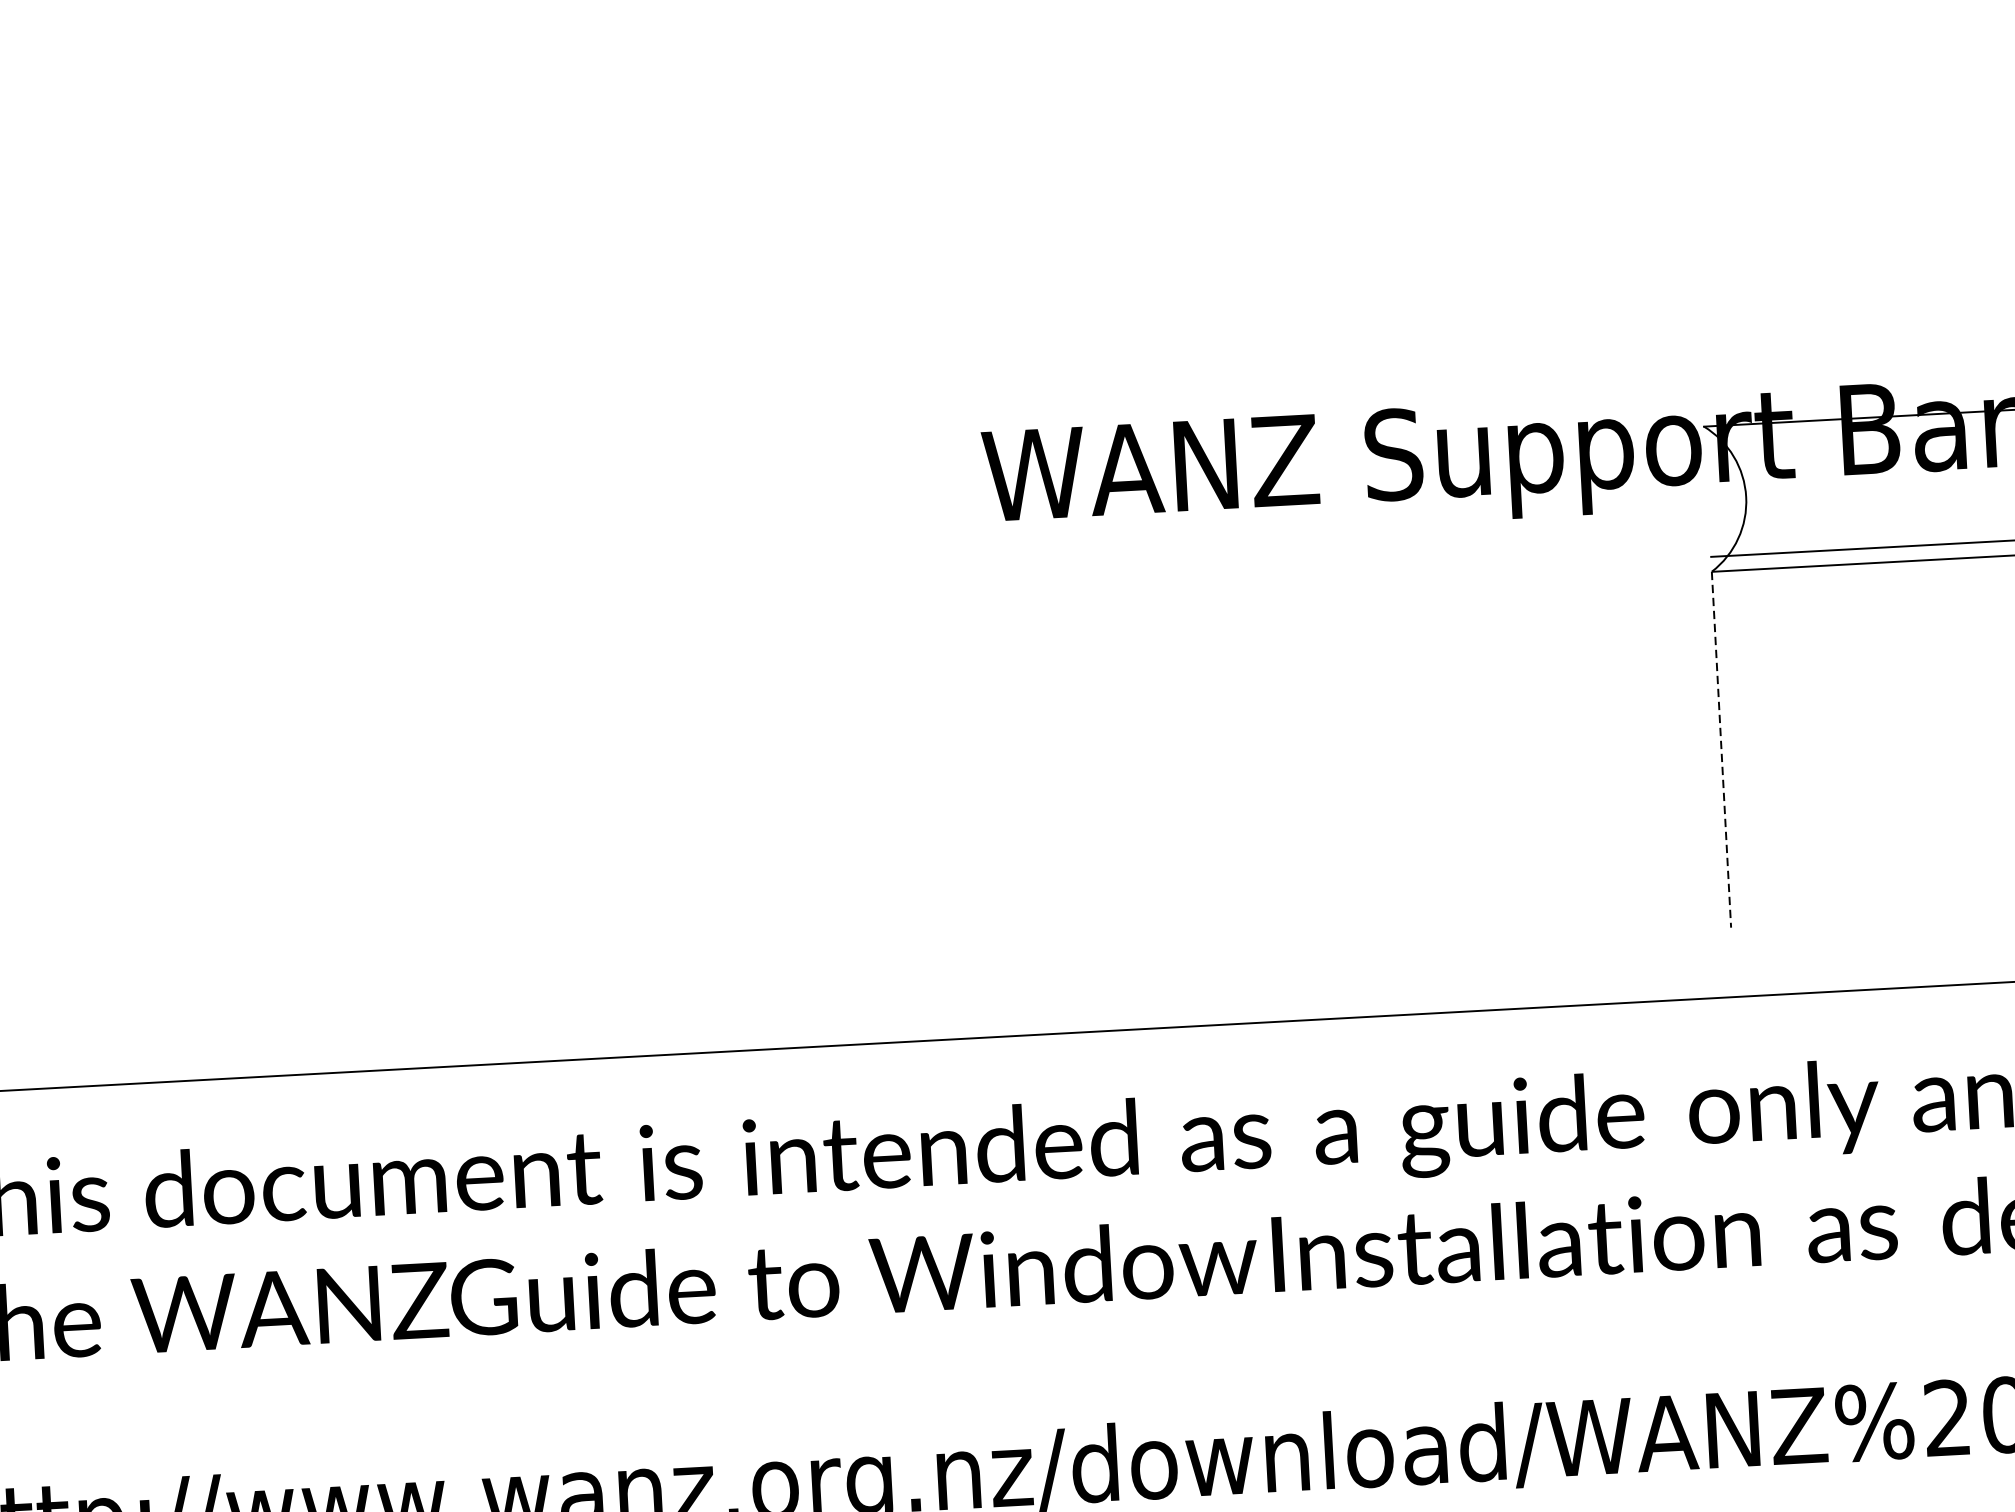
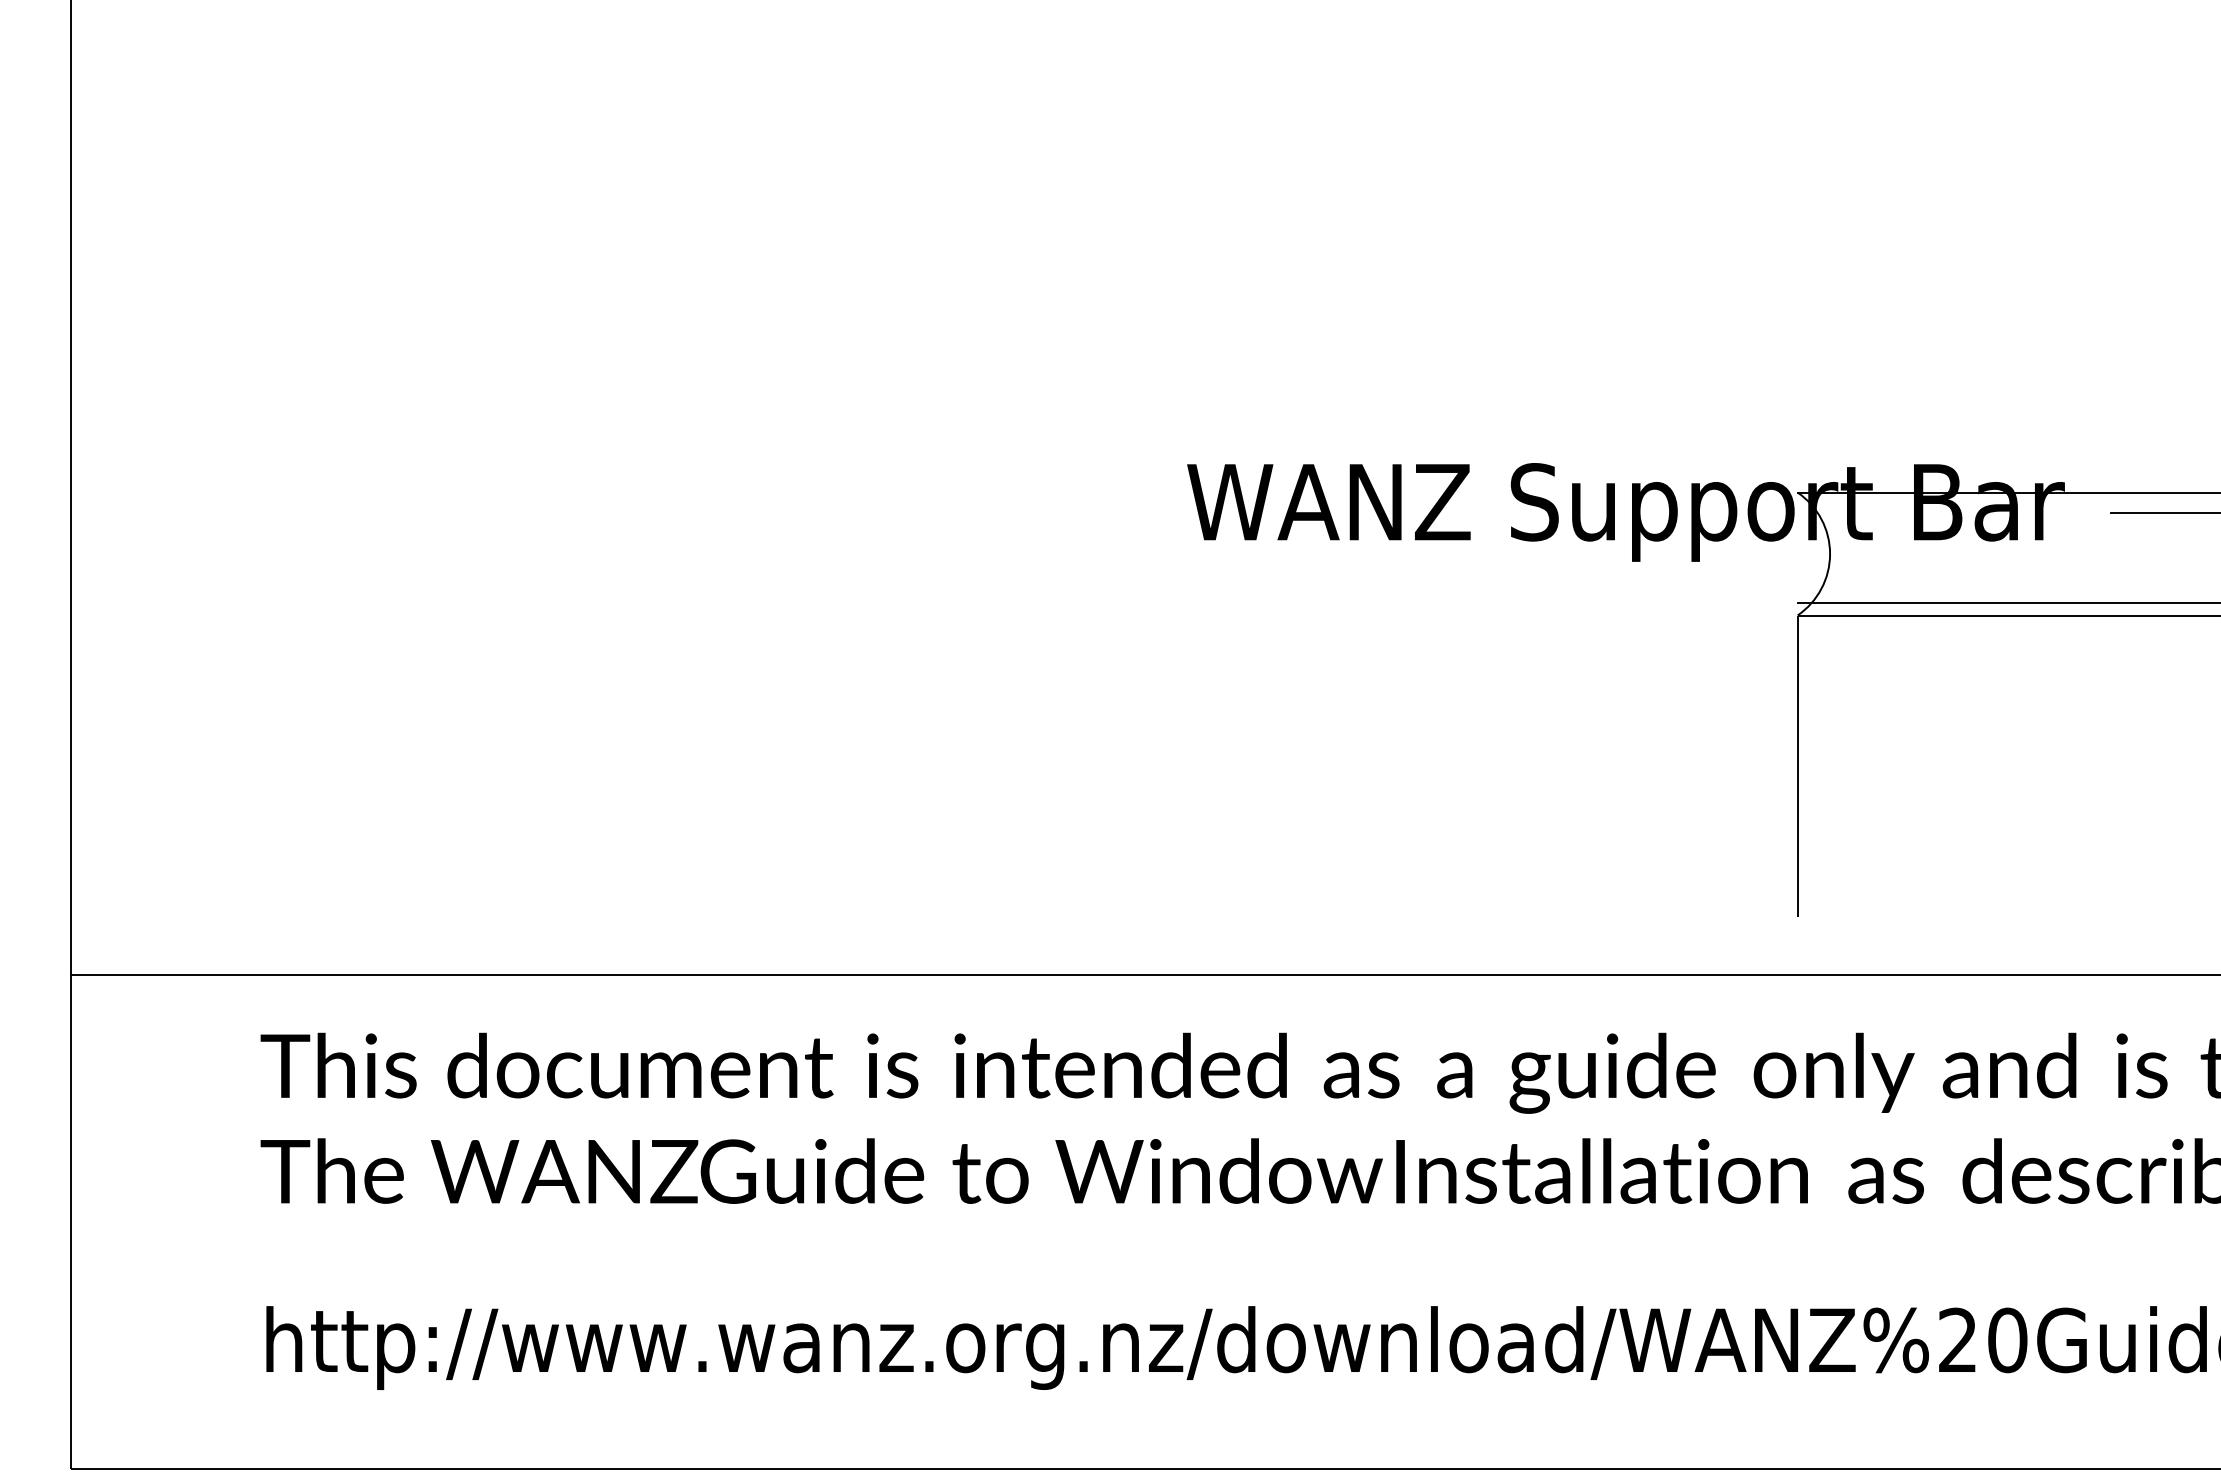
line: (1721, 750) -> (1797, 766), dashed -> solid

